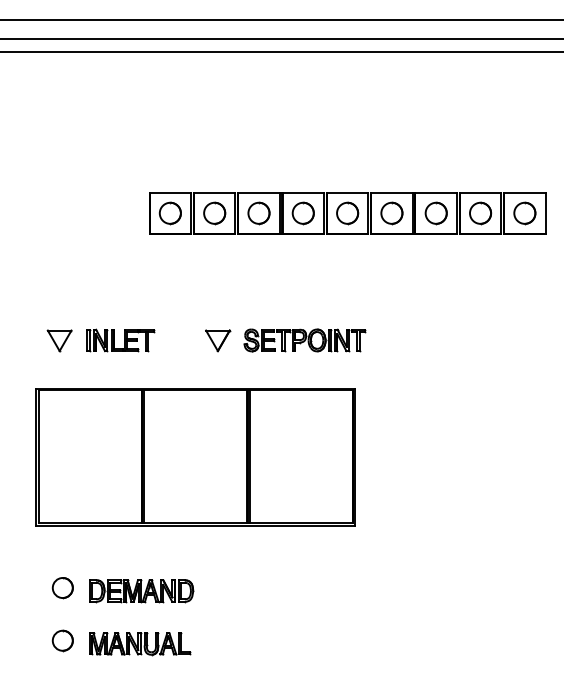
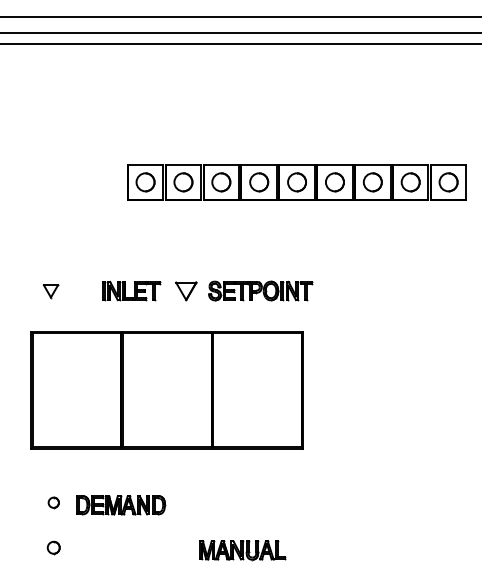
part: (121, 339) -> (131, 290), moved
part: (59, 341) -> (50, 291), size x0.7
circle: (62, 587) -> (53, 502), size x0.6
circle: (62, 640) -> (53, 547), size x0.7
part: (139, 644) -> (242, 550), moved

